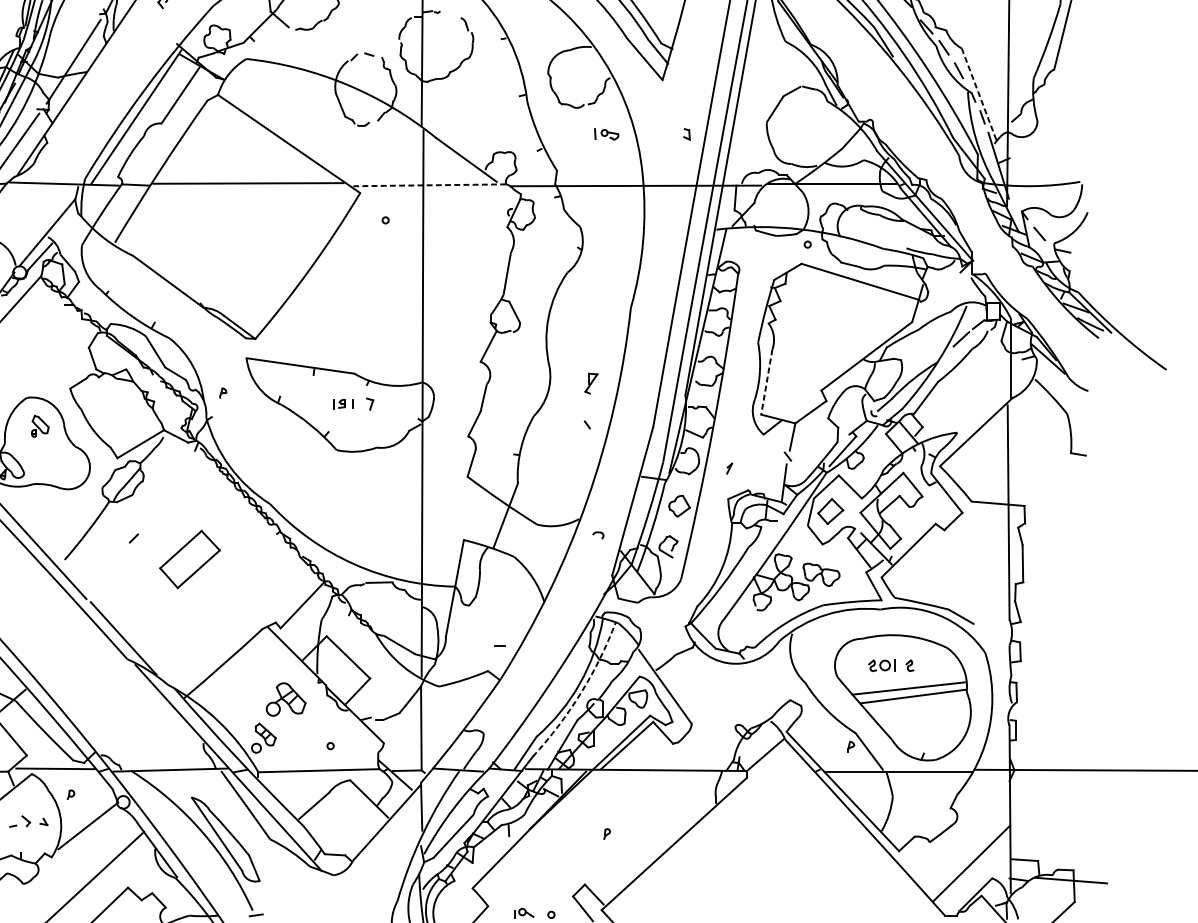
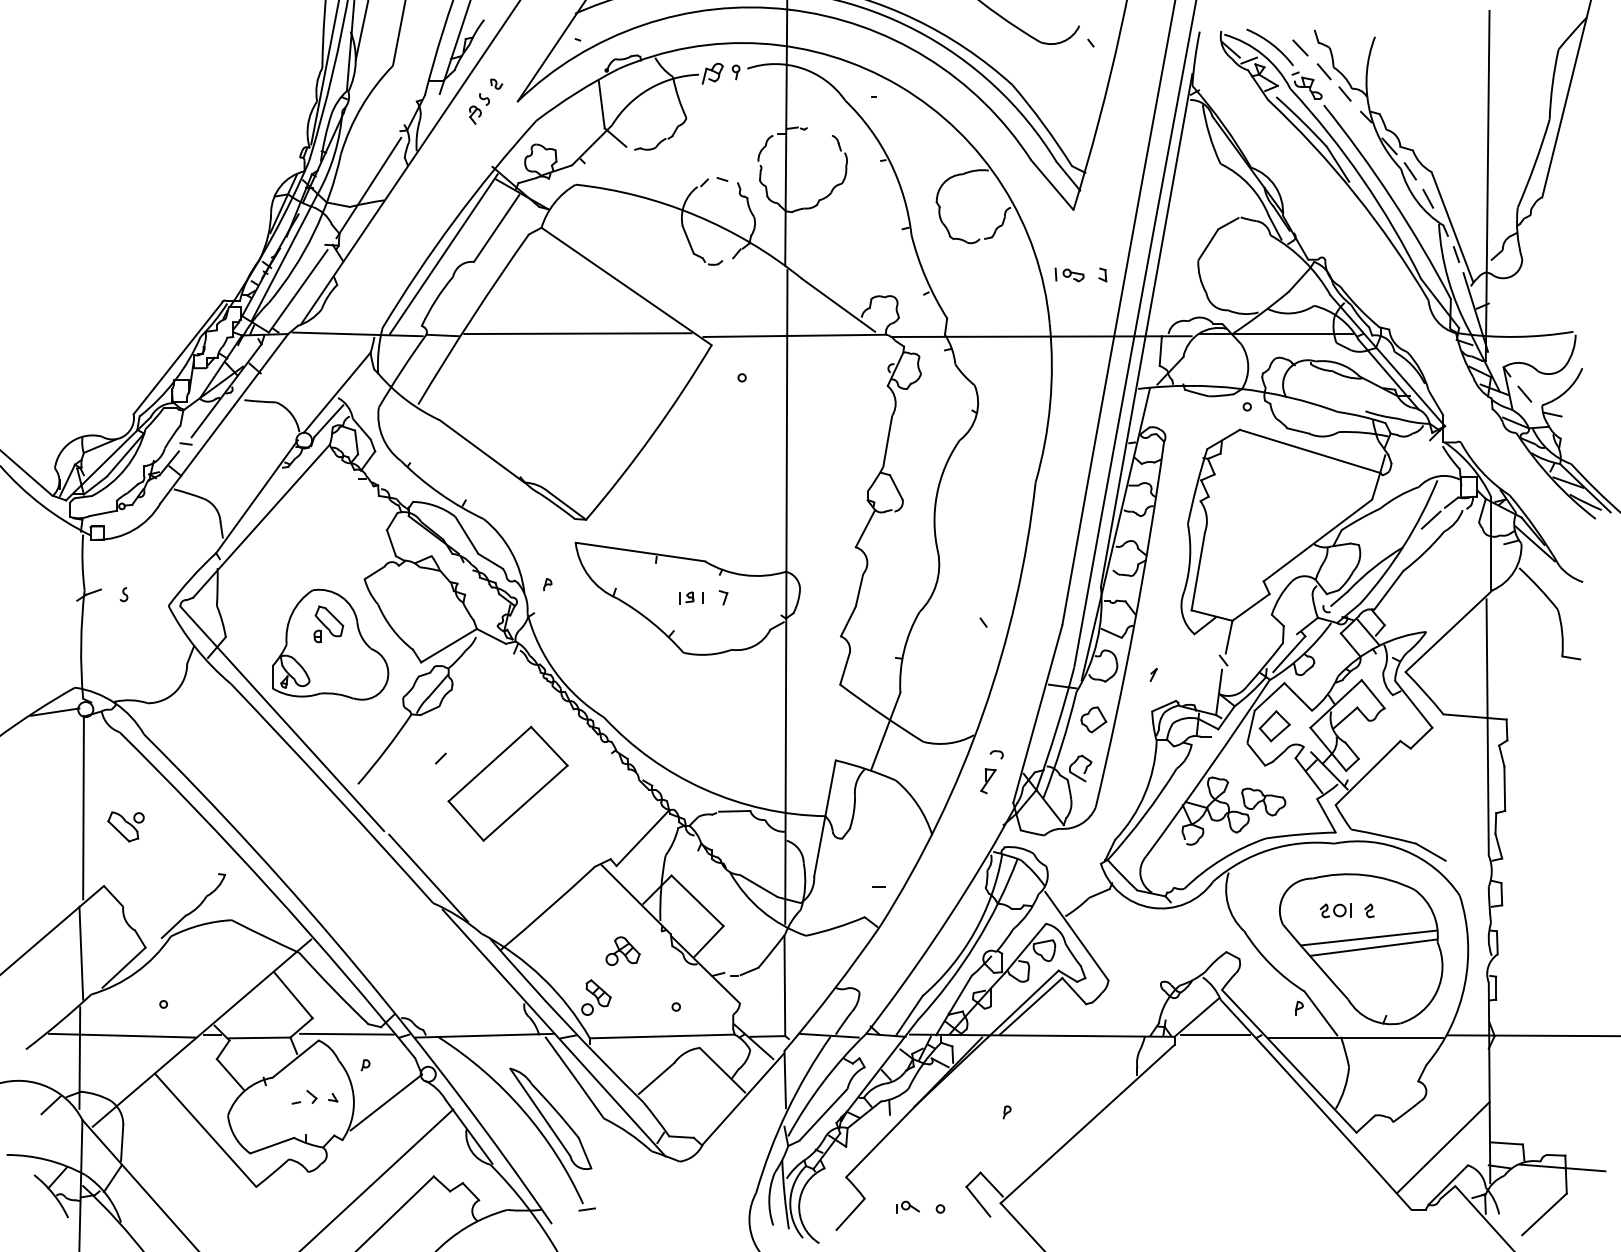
line: (979, 94) -> (1452, 227), dashed -> solid
part: (606, 134) -> (1069, 274), moved
line: (429, 184) -> (794, 335), dashed -> solid
line: (766, 382) -> (1198, 571), dashed -> solid
part: (591, 383) -> (988, 781), moved
part: (40, 426) -> (328, 624), size x1.43
part: (189, 559) -> (507, 783), size x1.67
arc: (580, 693) -> (975, 943), dashed -> solid
part: (285, 698) -> (622, 950), size x0.71
line: (781, 769) -> (1215, 1034), added

